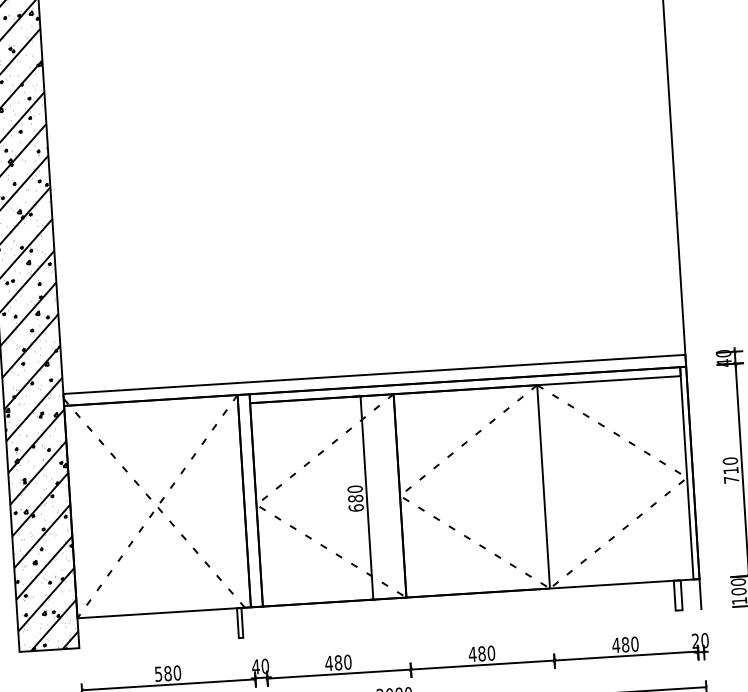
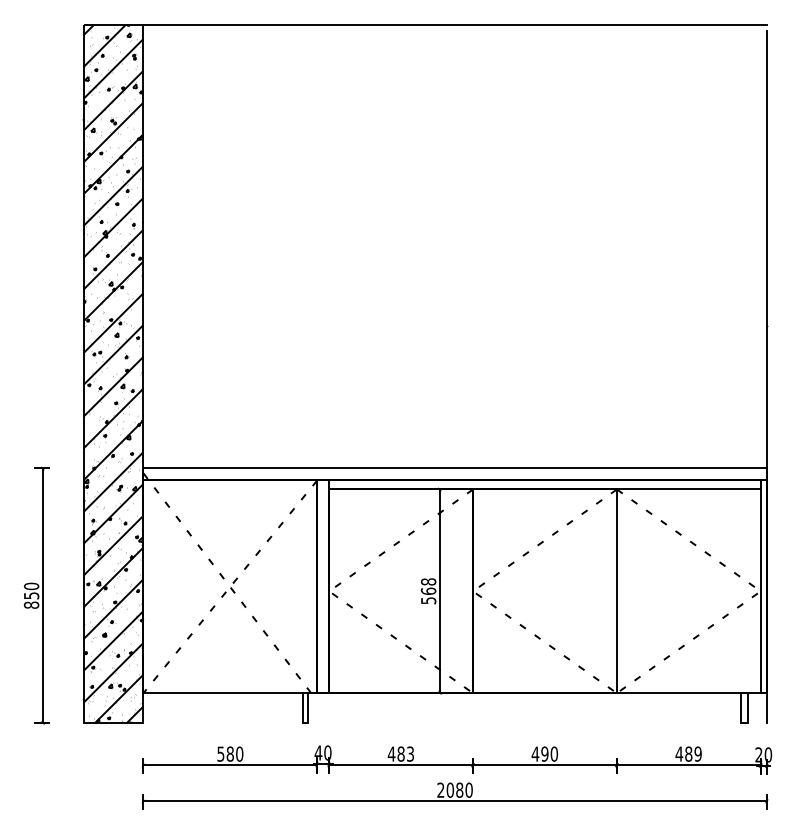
text: (355, 498) -> (428, 591), 680 -> 568
text: (634, 643) -> (697, 753), 480 -> 489
text: (481, 653) -> (544, 753), 480 -> 490
text: (347, 661) -> (410, 753), 480 -> 483

